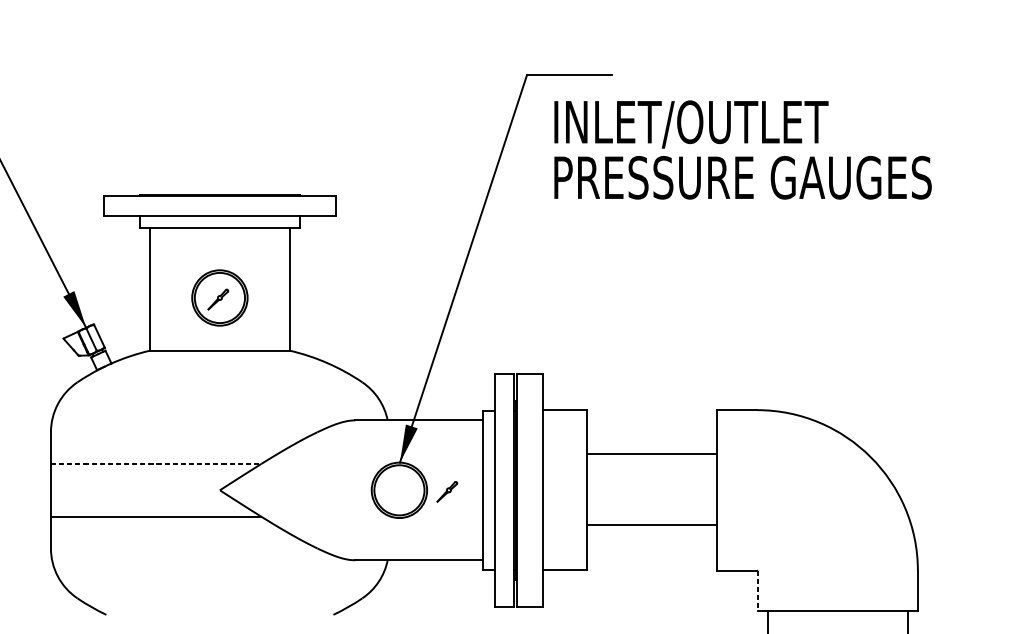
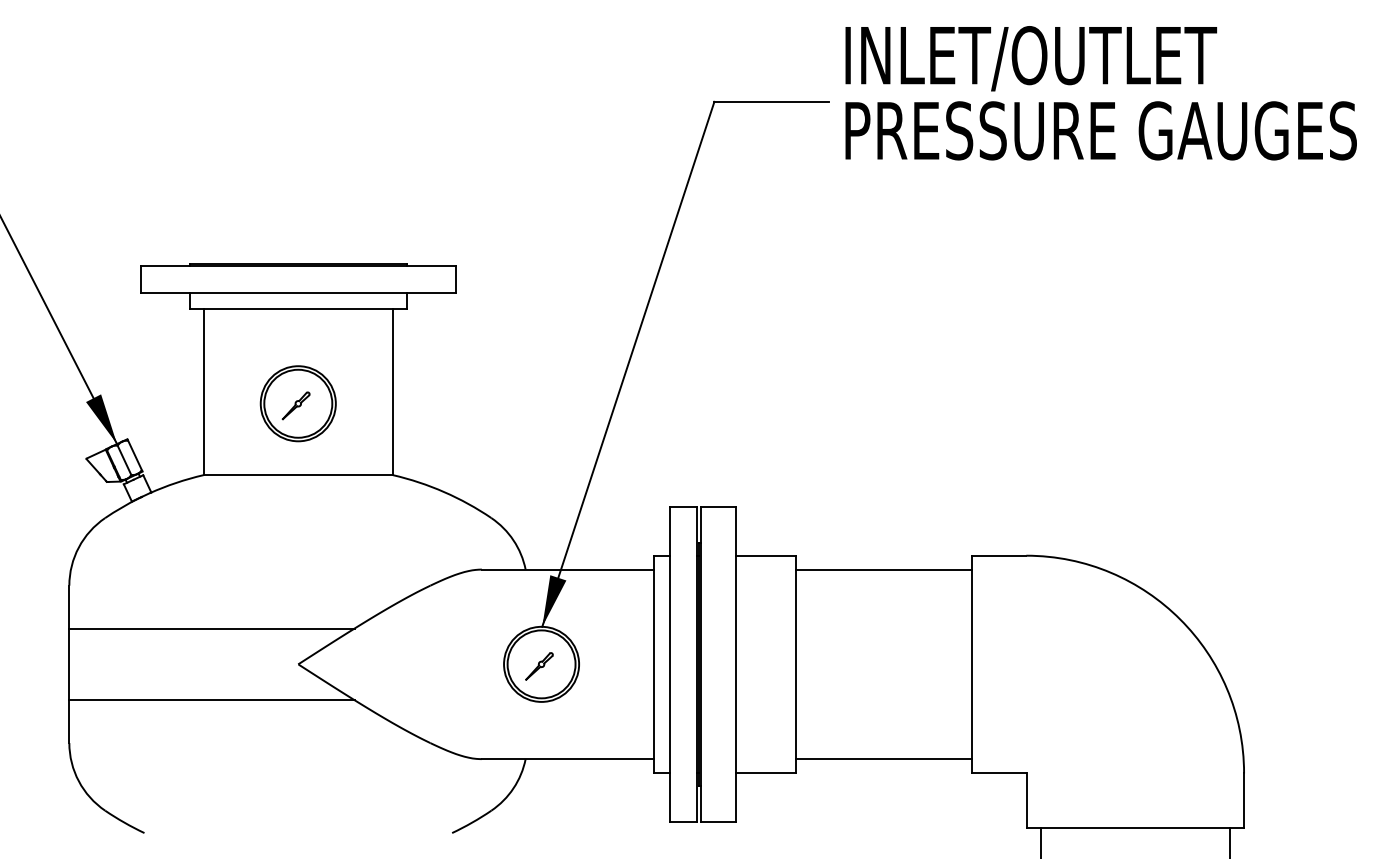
text: (742, 150) -> (1100, 93), moved
line: (651, 454) -> (883, 569), moved
line: (155, 463) -> (211, 628), dashed -> solid
part: (447, 491) -> (539, 666), moved
line: (651, 525) -> (883, 759), moved
line: (757, 591) -> (1026, 801), dashed -> solid

